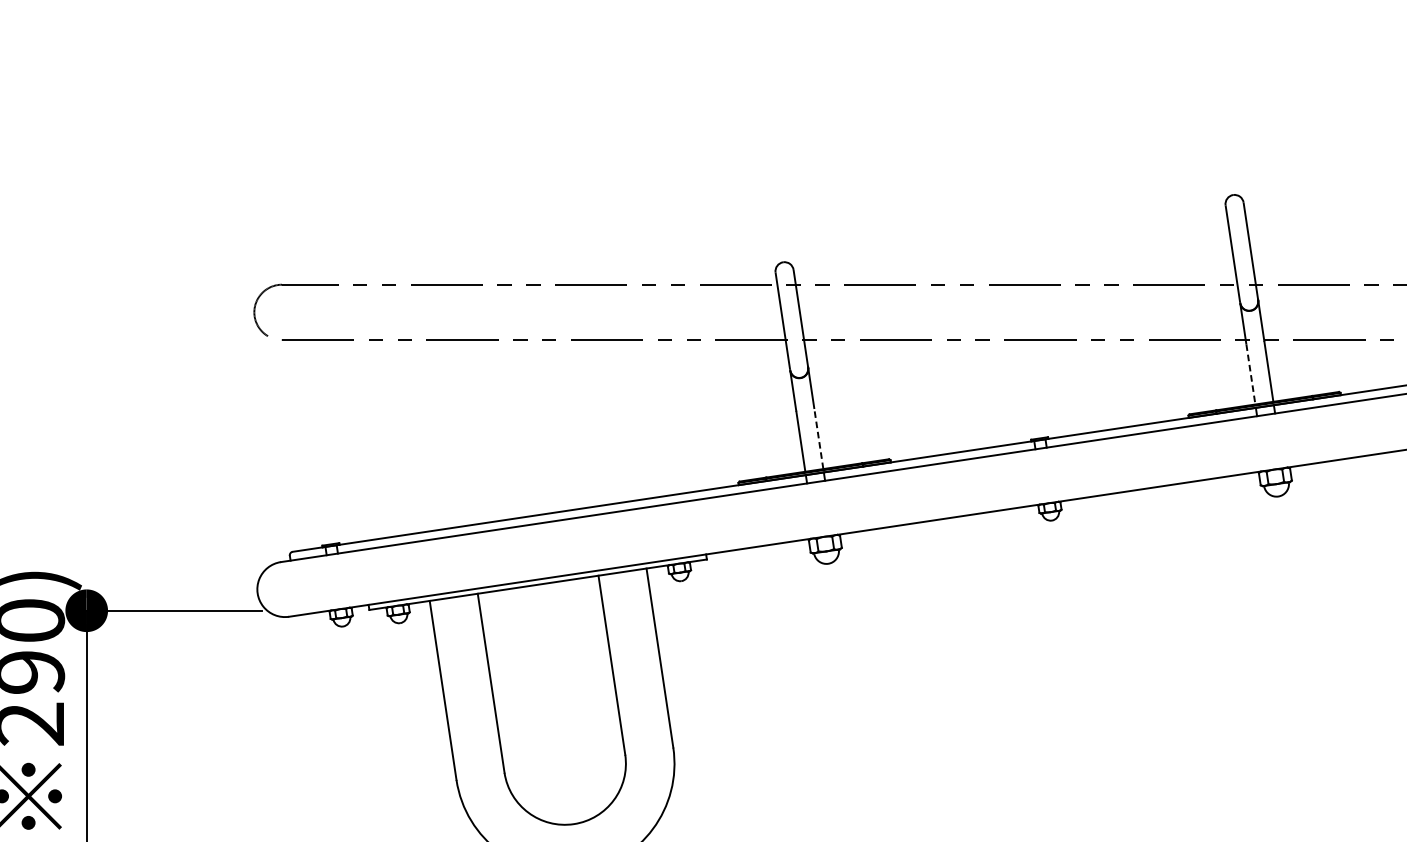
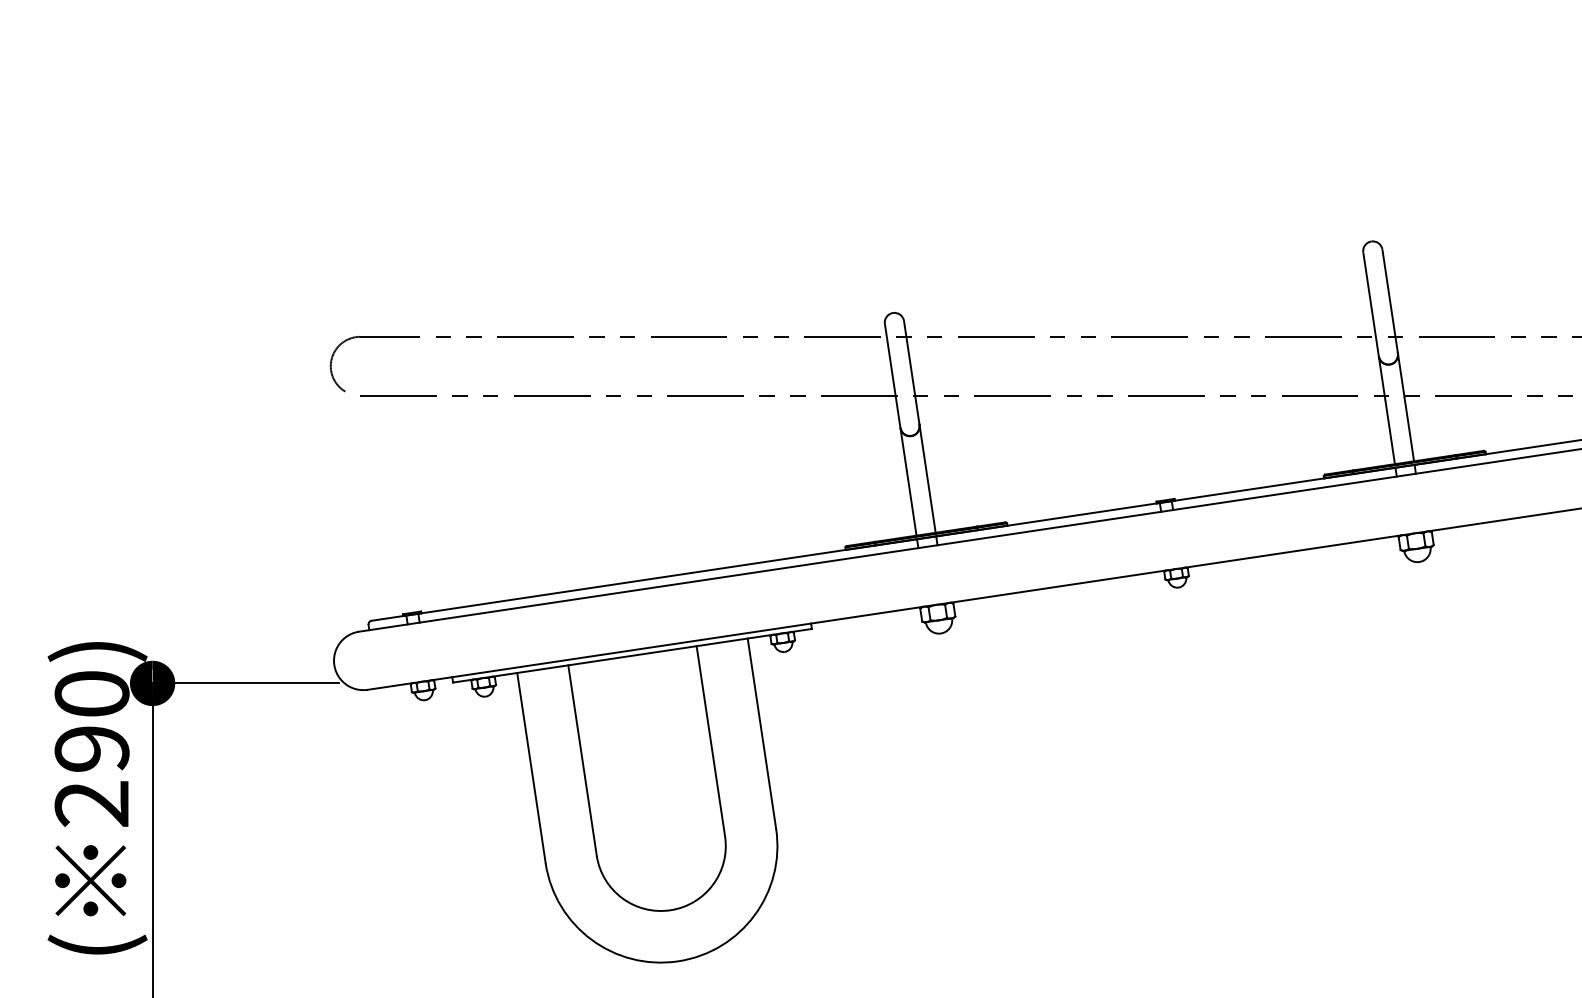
line: (1251, 374) -> (1390, 432), dashed -> solid
line: (818, 438) -> (930, 500), dashed -> solid

